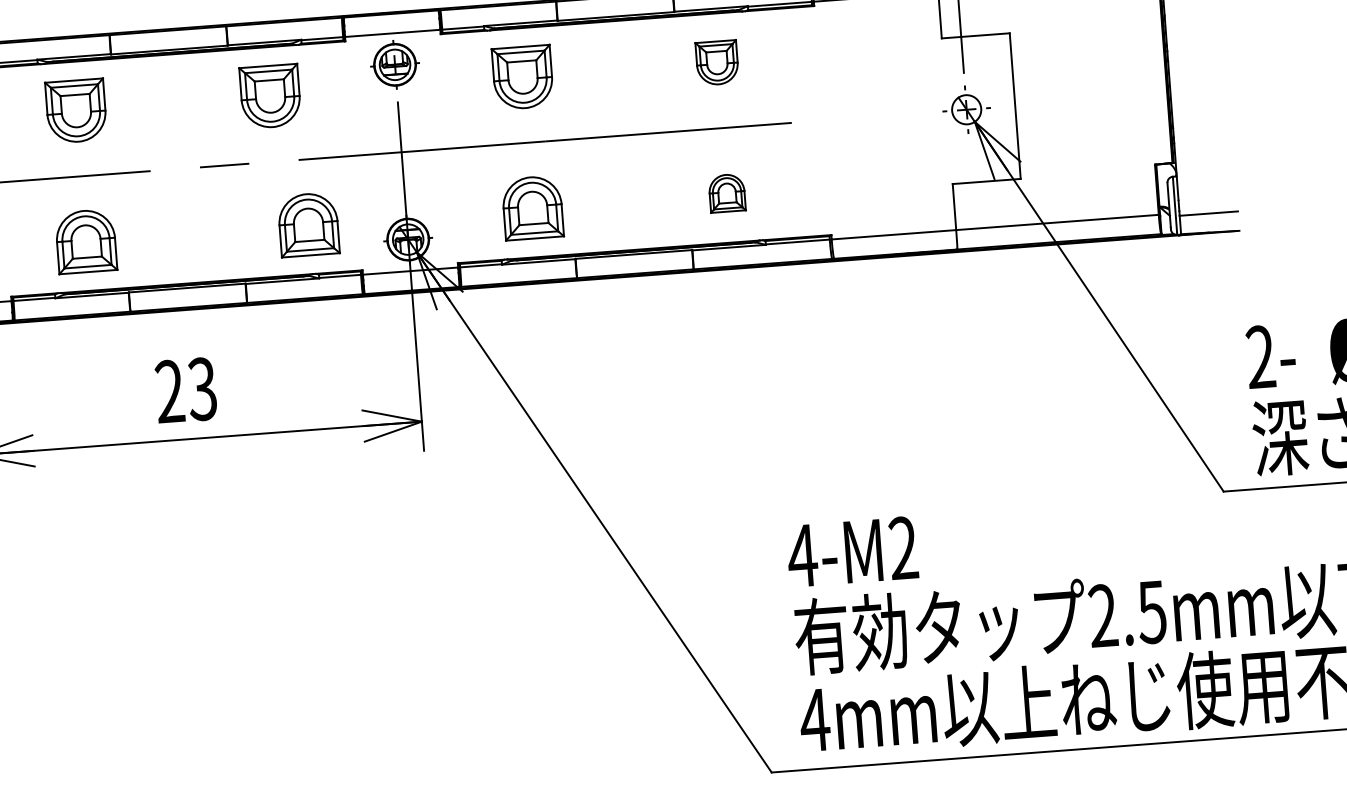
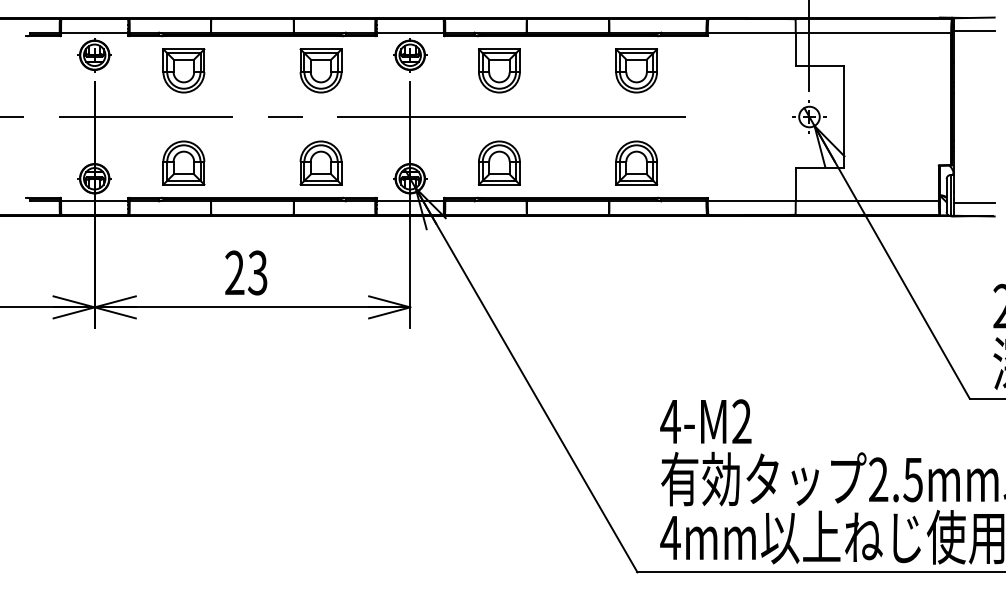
part: (716, 62) -> (636, 70), size x1.43
part: (726, 192) -> (636, 162), size x1.67
part: (307, 224) -> (320, 162), moved

